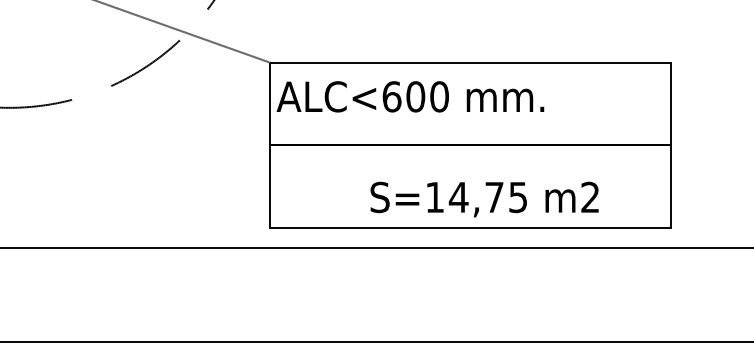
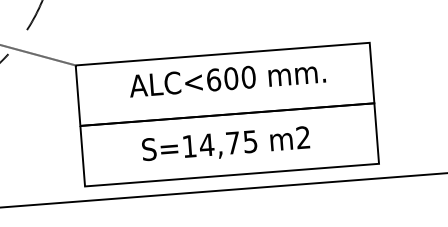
text: (410, 96) -> (227, 78), moved
text: (484, 199) -> (225, 145), moved

